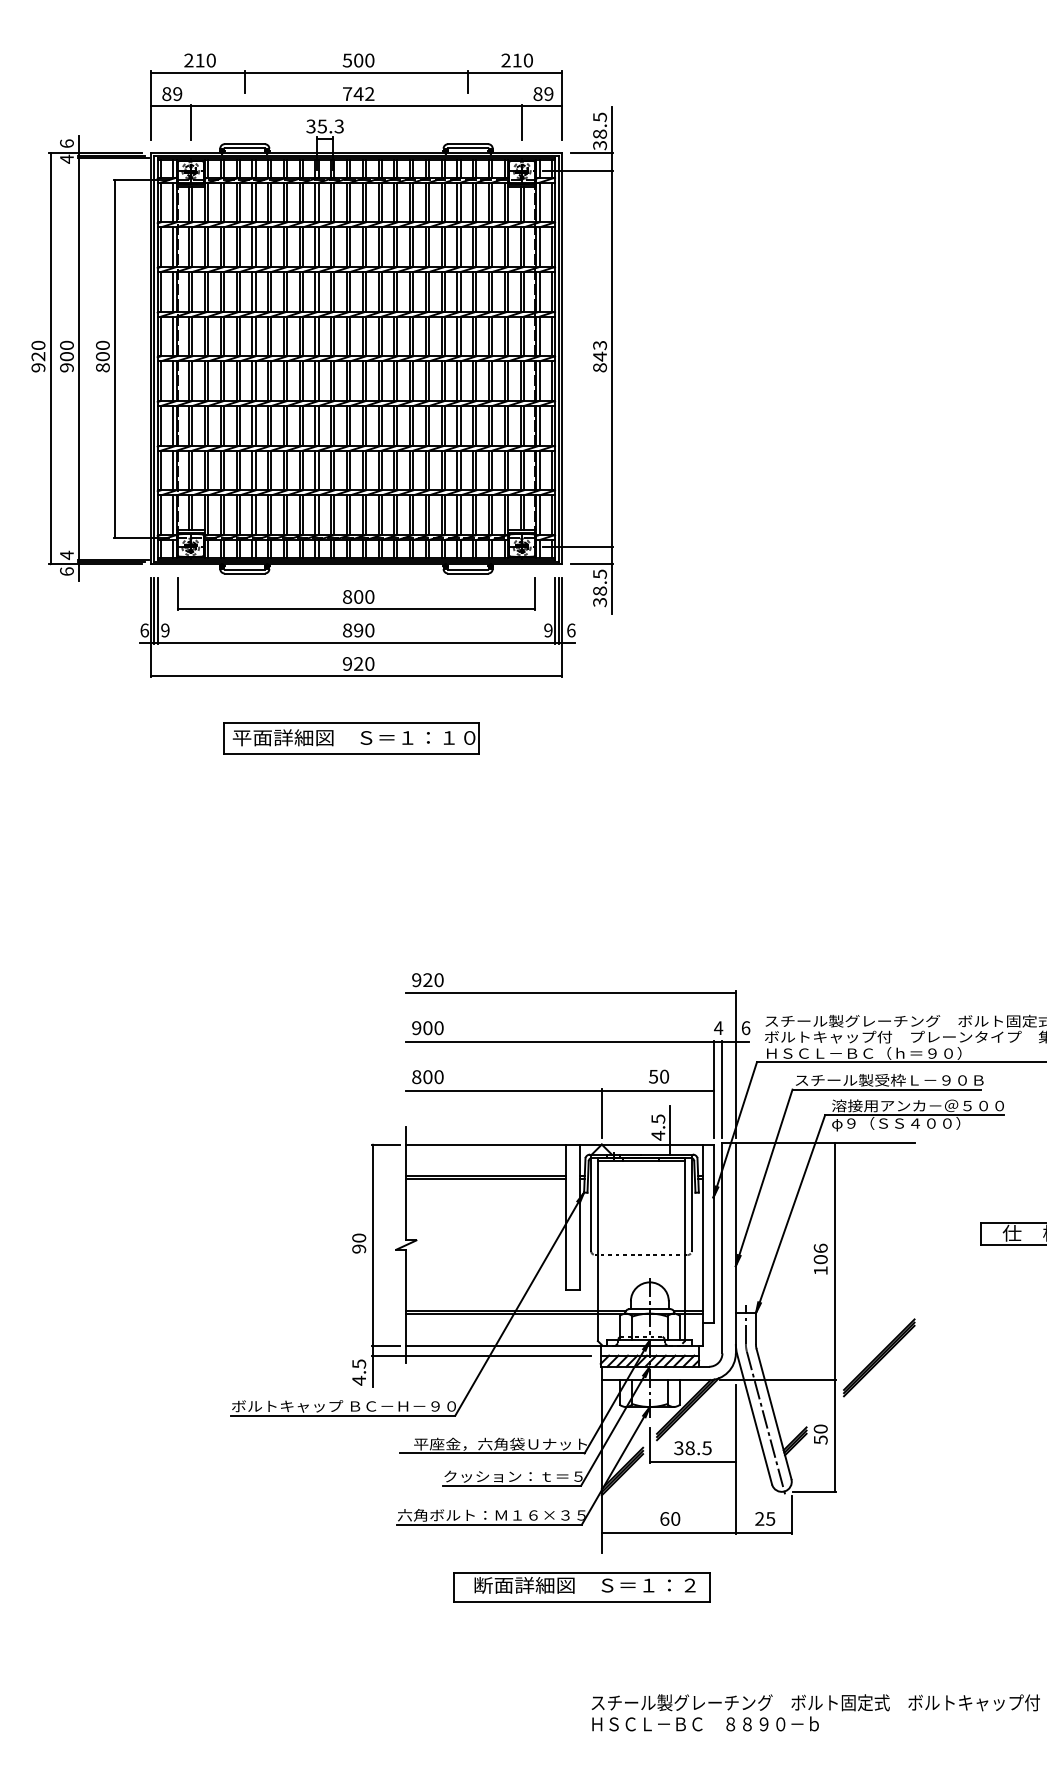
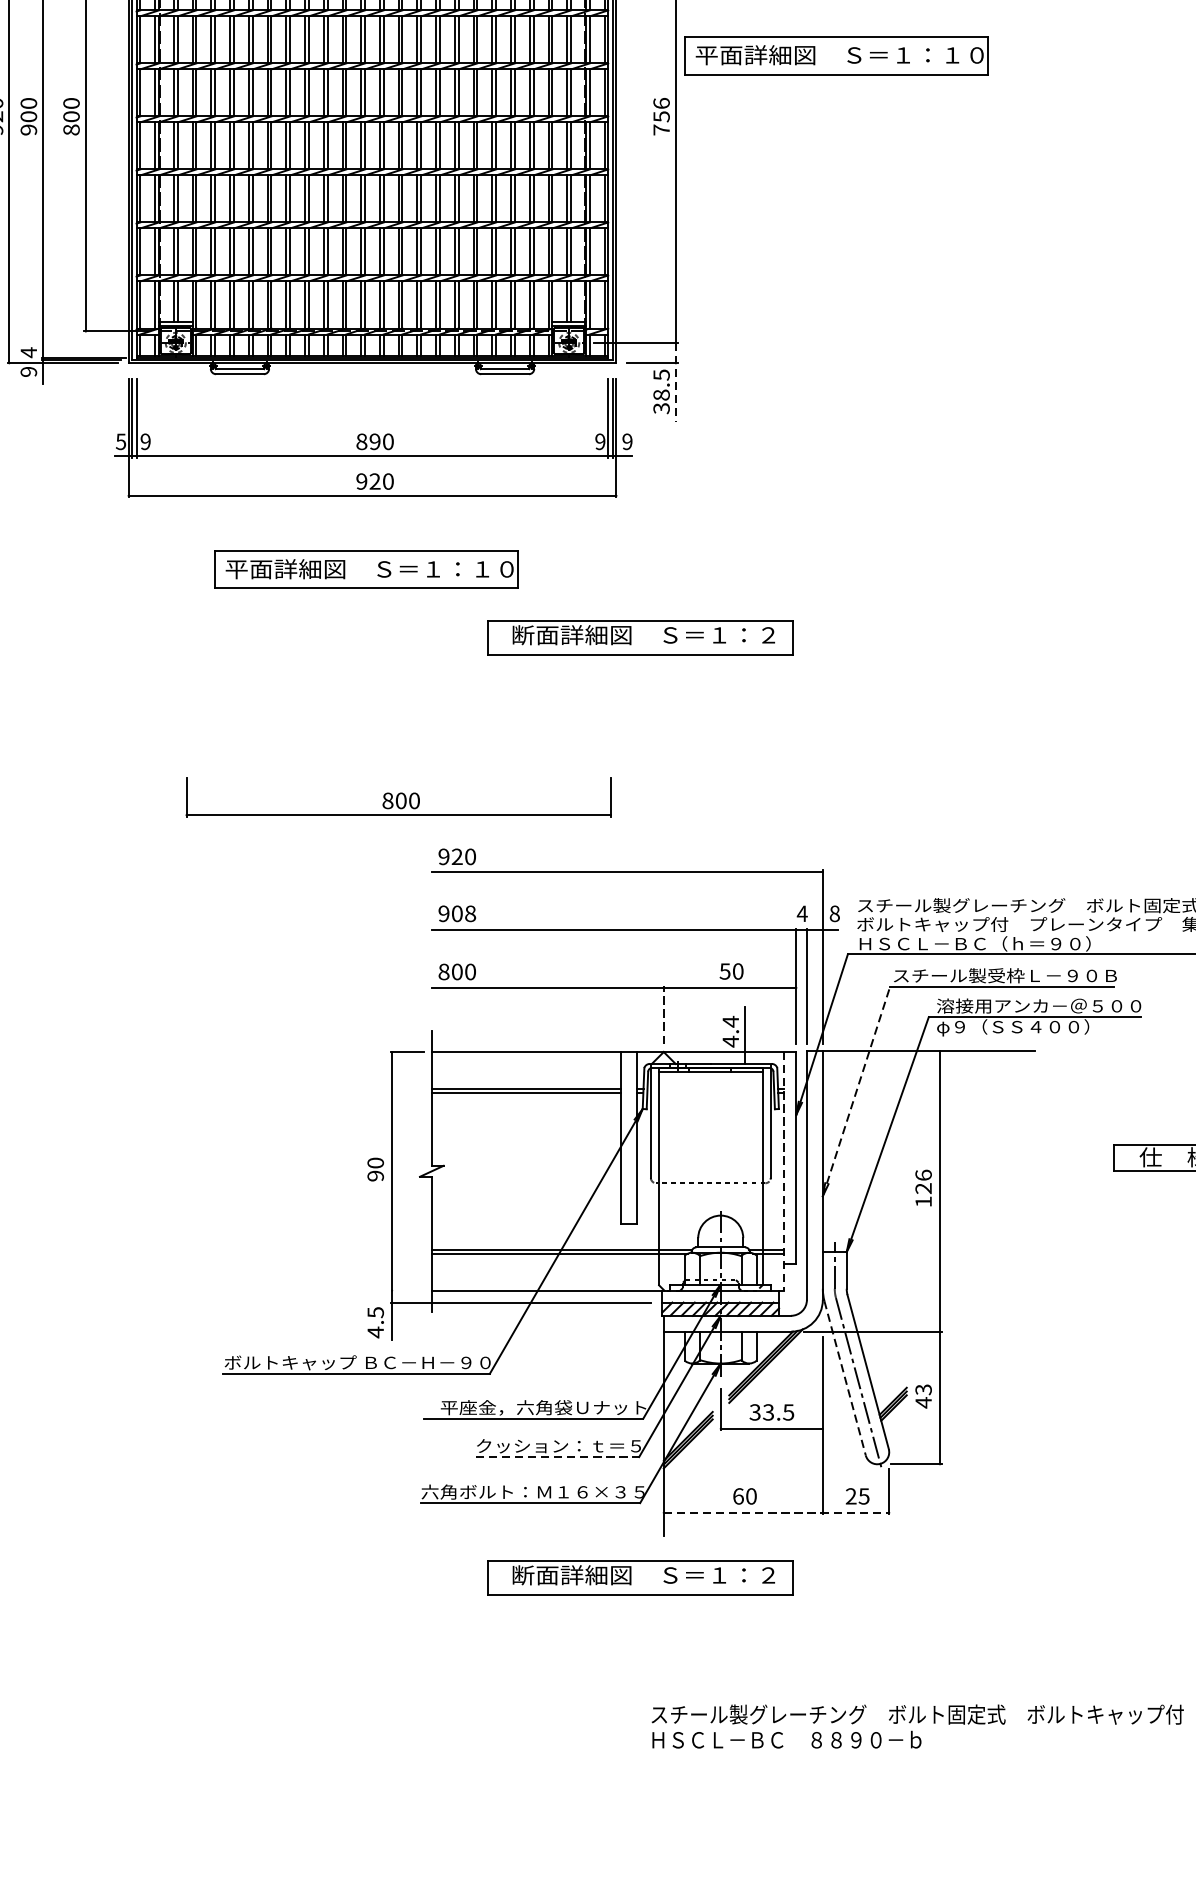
part: (747, 305) -> (836, 56), added
text: (599, 356) -> (660, 116), 843 -> 756
text: (66, 571) -> (28, 371), 6 -> 9
line: (612, 580) -> (676, 382), solid -> dashed
part: (356, 593) -> (398, 796), moved
text: (144, 630) -> (120, 441), 6 -> 5
text: (571, 630) -> (627, 441), 6 -> 9
part: (581, 795) -> (639, 637), added
text: (438, 1027) -> (469, 913), 900 -> 908
text: (745, 1027) -> (834, 913), 6 -> 8
line: (601, 1112) -> (663, 1013), solid -> dashed
text: (658, 1119) -> (731, 1022), 4.5 -> 4.4
line: (764, 1177) -> (856, 1091), solid -> dashed
line: (703, 1245) -> (784, 1171), solid -> dashed
text: (820, 1259) -> (923, 1188), 106 -> 126
line: (385, 1345) -> (406, 1290), removed
part: (879, 1357) -> (993, 1304), removed
line: (754, 1419) -> (844, 1378), solid -> dashed
text: (820, 1434) -> (923, 1396), 50 -> 43
text: (689, 1448) -> (767, 1412), 38.5 -> 33.5
line: (512, 1485) -> (557, 1456), solid -> dashed
line: (696, 1532) -> (776, 1512), solid -> dashed

